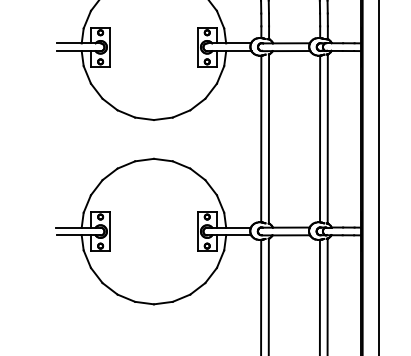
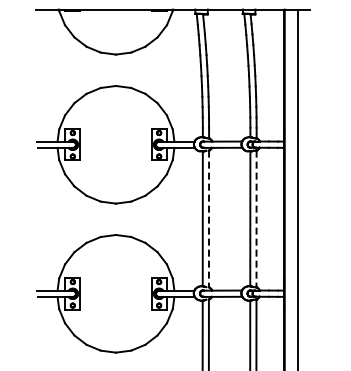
line: (269, 139) -> (209, 219), solid -> dashed
line: (327, 139) -> (256, 219), solid -> dashed

